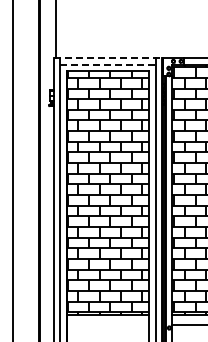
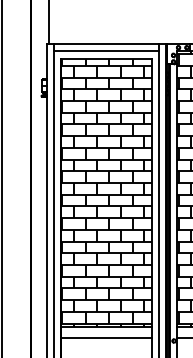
line: (108, 58) -> (107, 44), dashed -> solid
line: (107, 64) -> (105, 51), dashed -> solid
line: (107, 325) -> (105, 338), added

